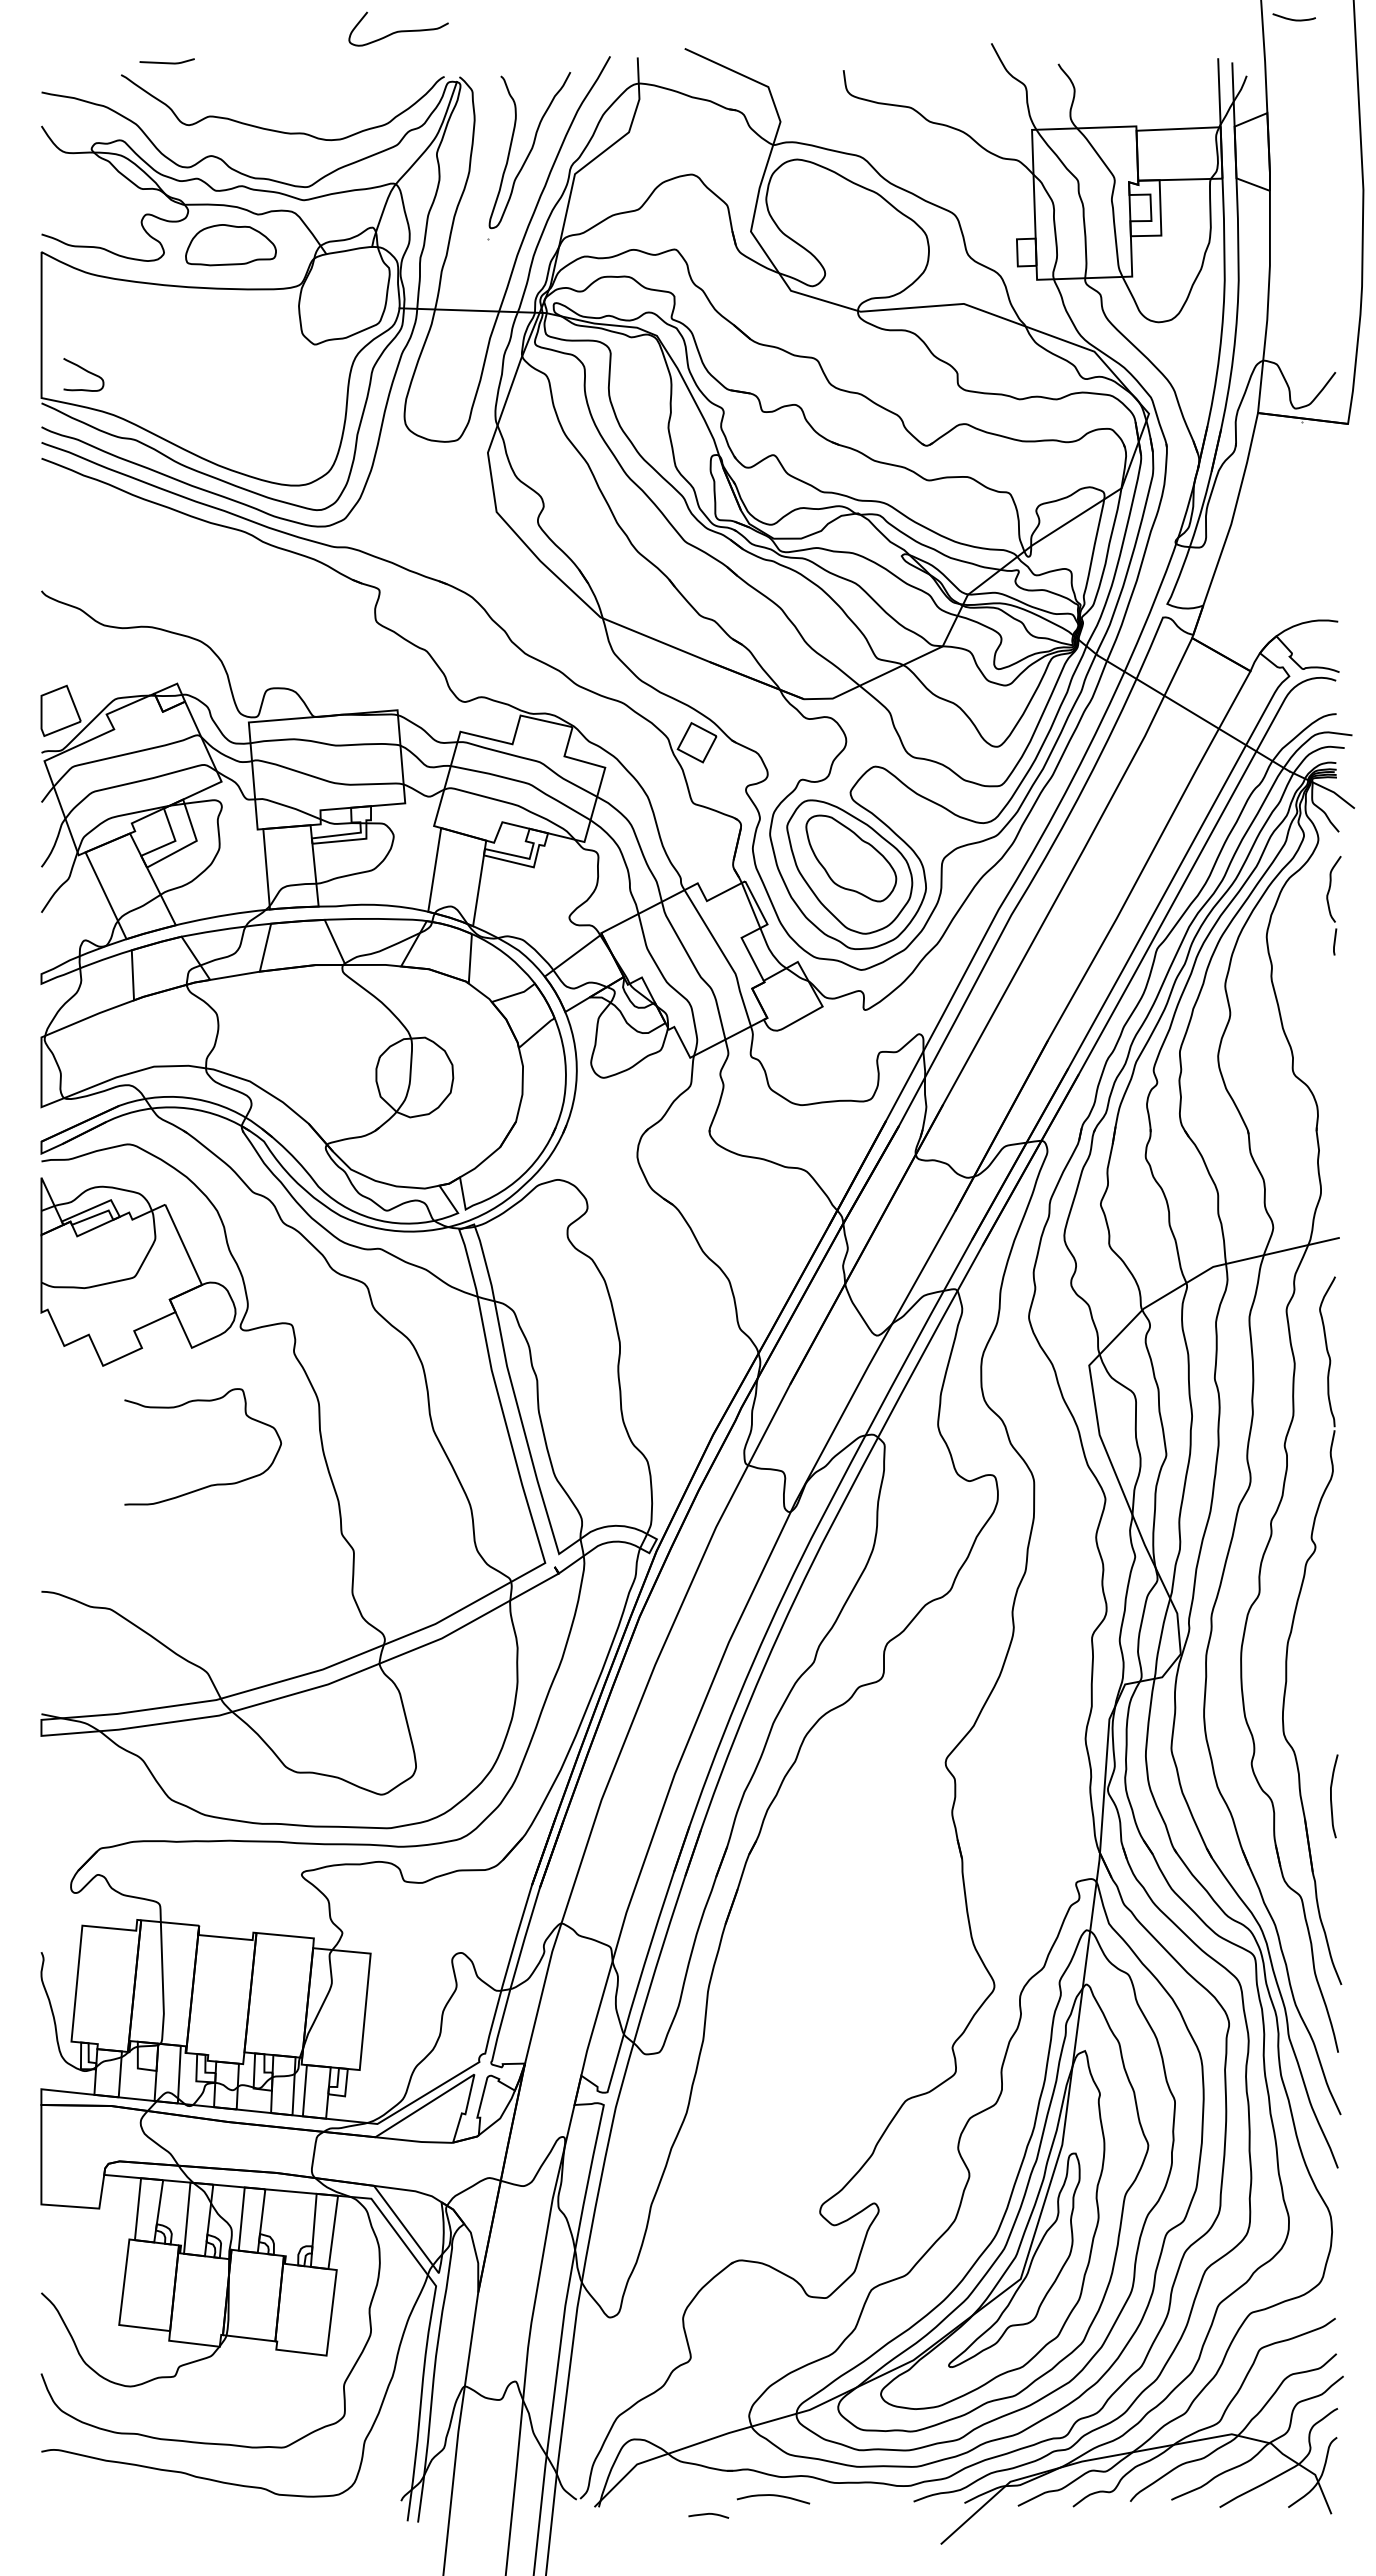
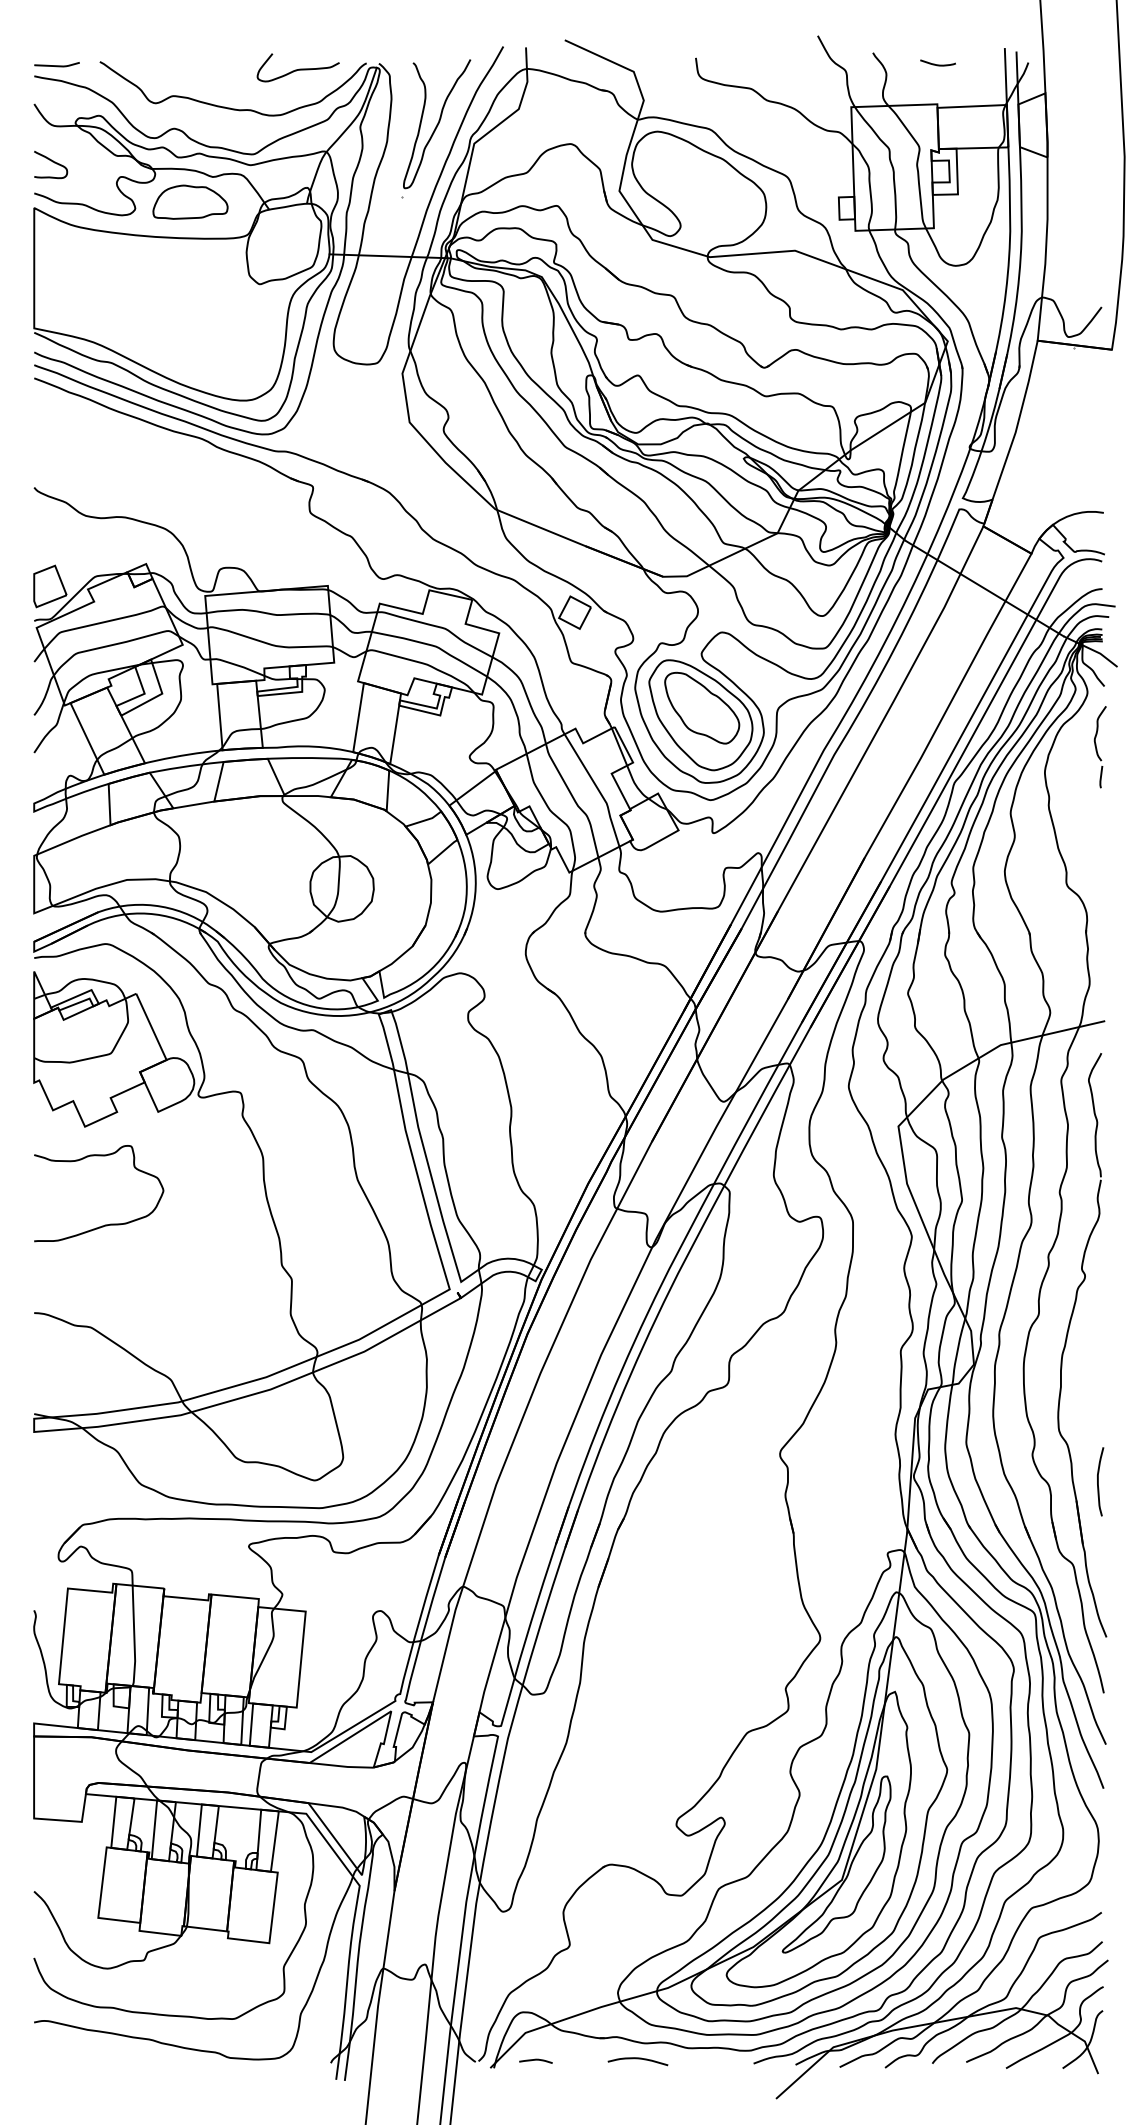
curve: (1293, 19) -> (937, 64), moved
curve: (398, 30) -> (298, 68), moved
curve: (166, 62) -> (56, 65), moved
curve: (85, 371) -> (52, 162), moved
curve: (210, 1484) -> (105, 1224), moved
curve: (708, 2514) -> (535, 2060), moved

